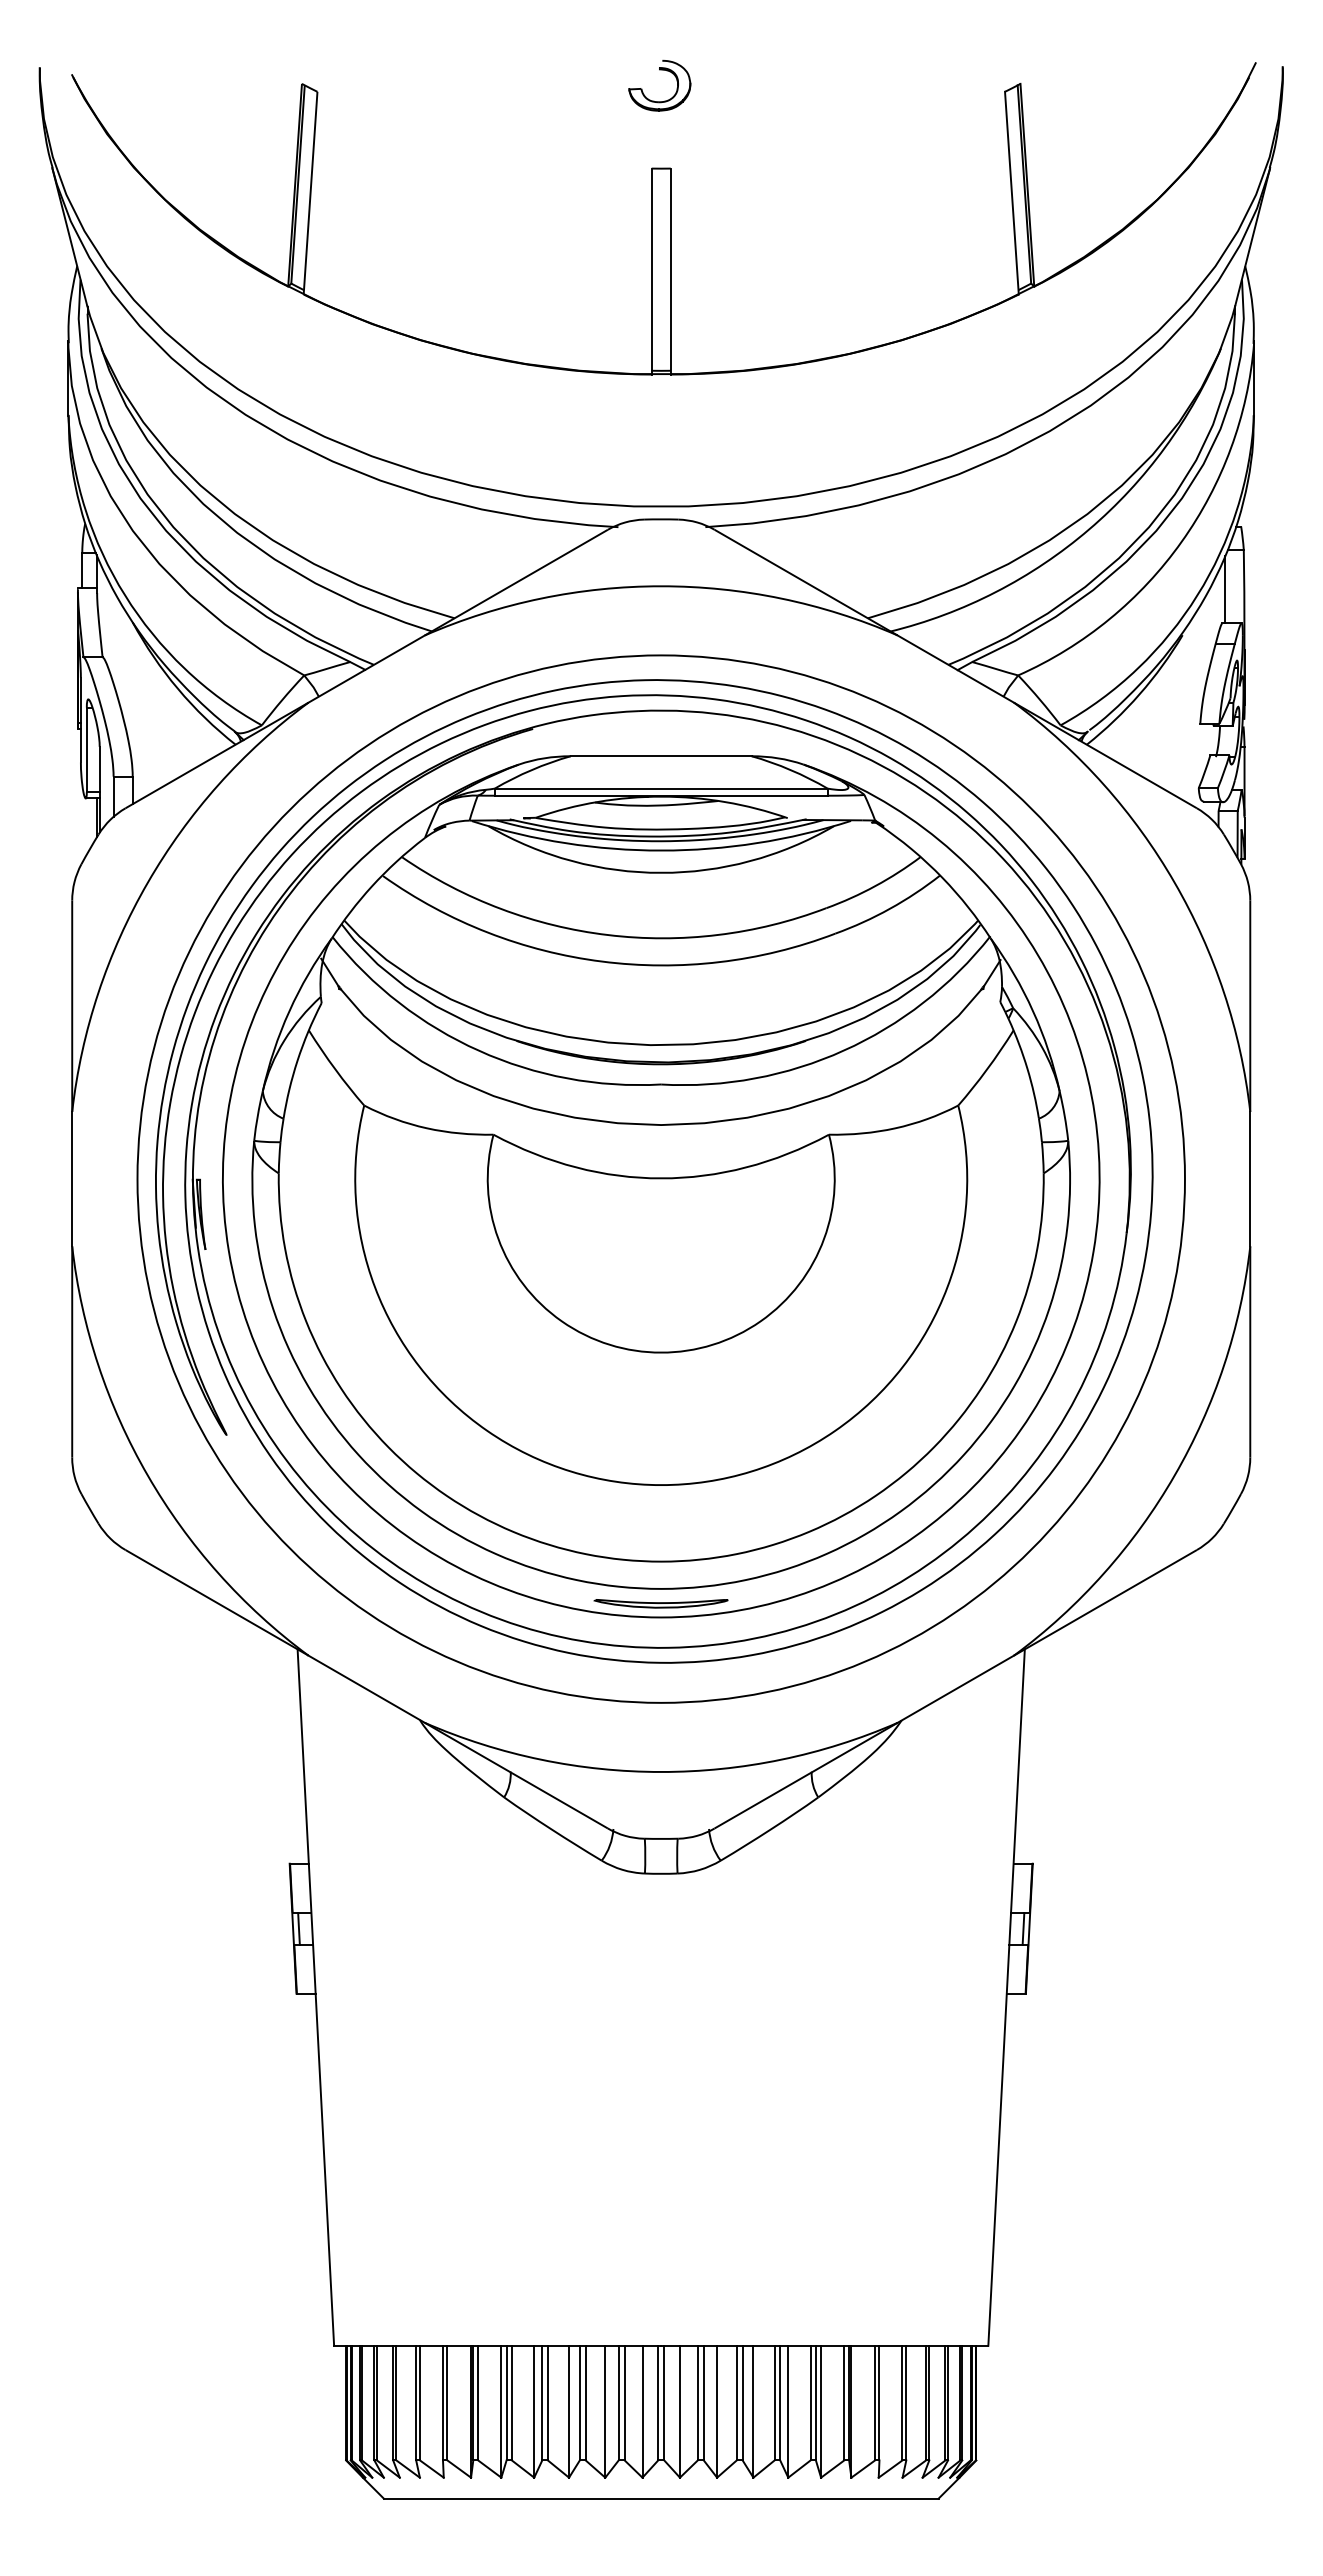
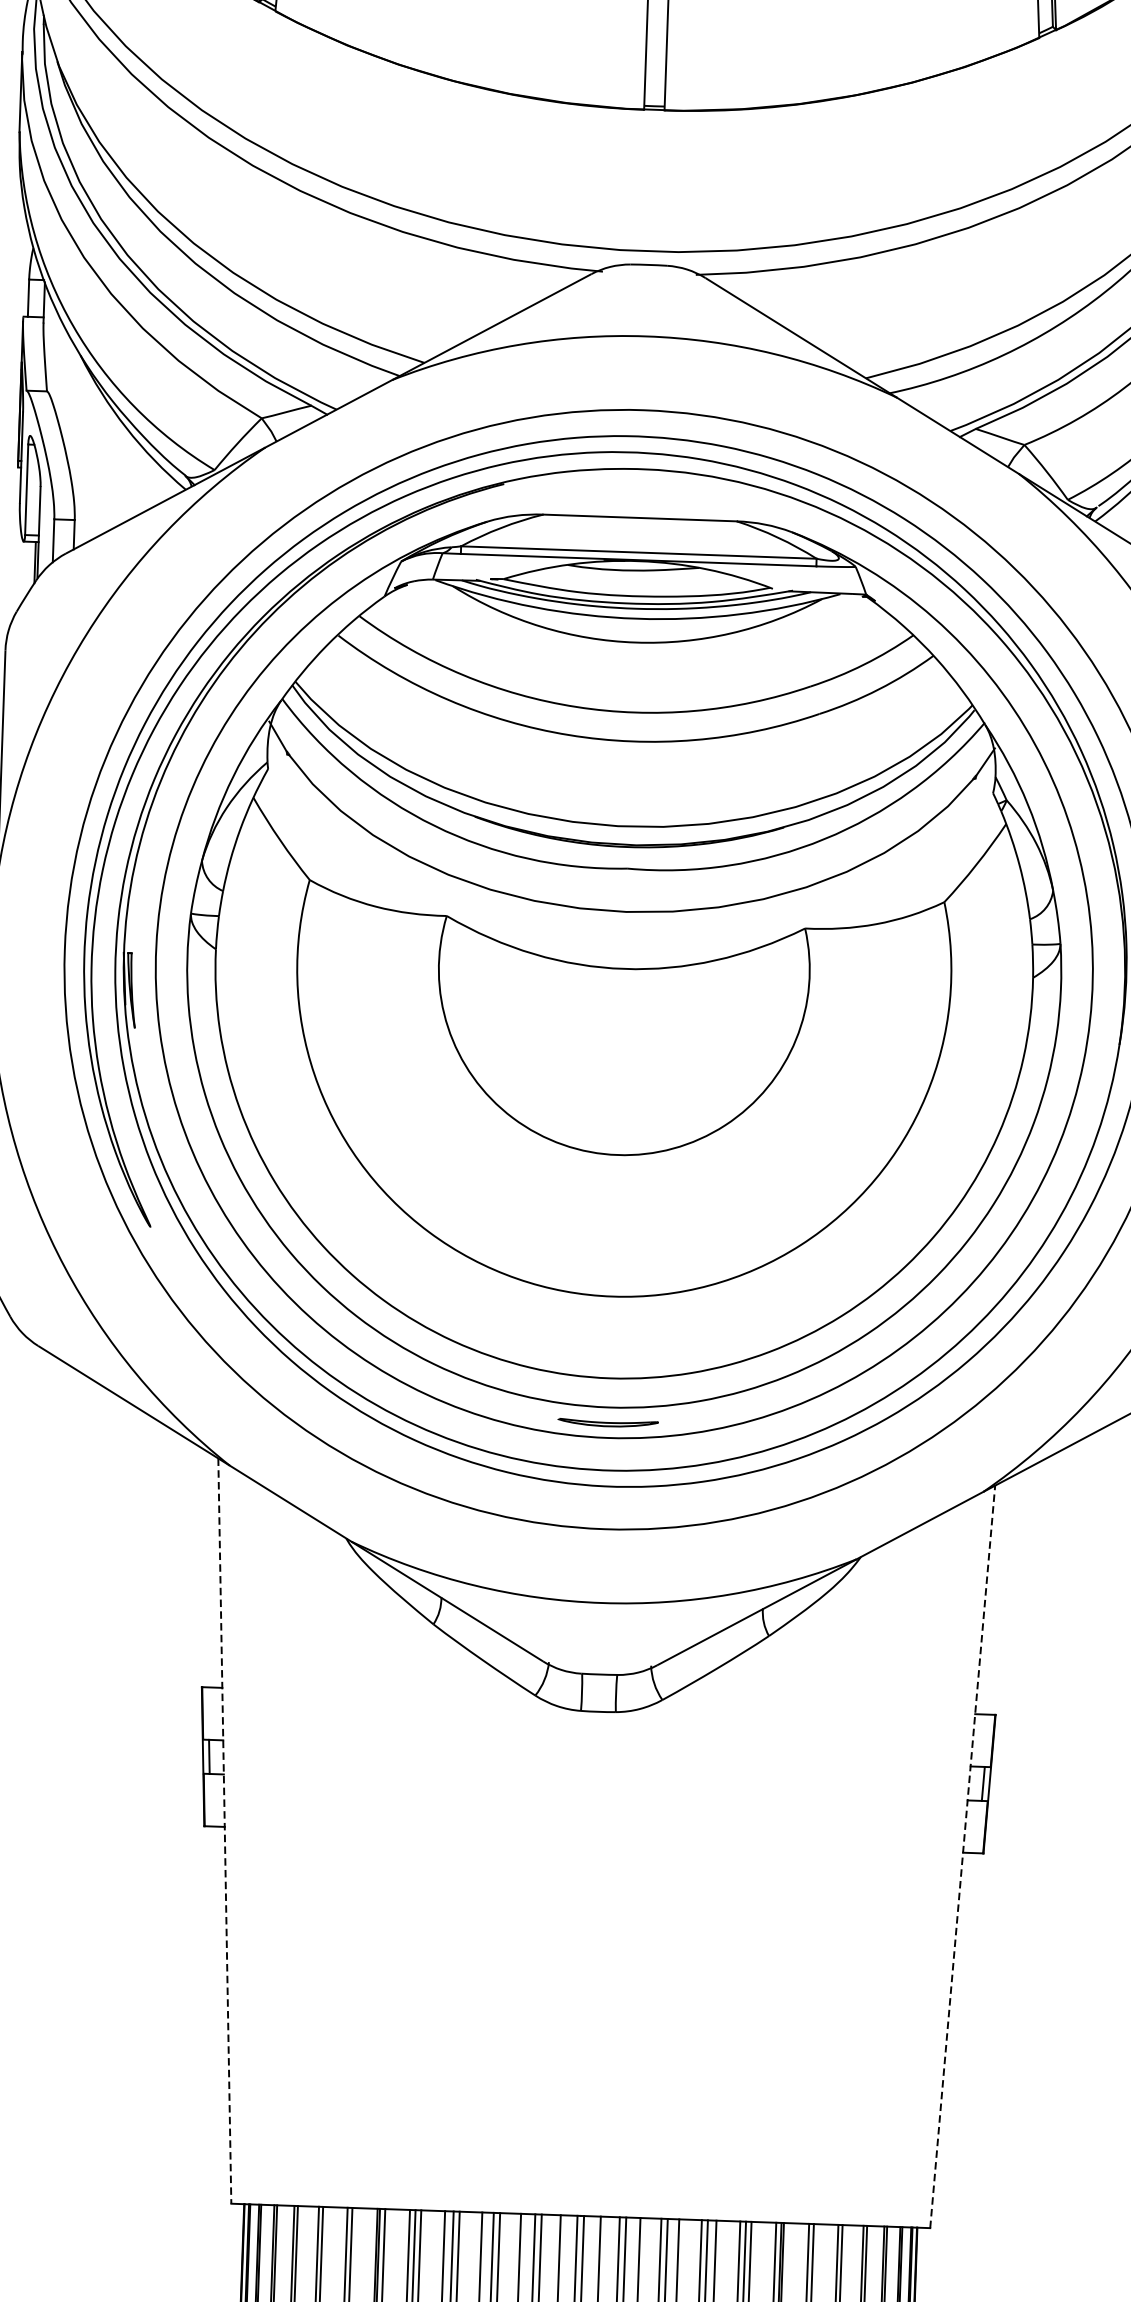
part: (660, 1603) -> (607, 1423), size x0.7
line: (315, 1997) -> (224, 1831), solid -> dashed
line: (1006, 1997) -> (962, 1856), solid -> dashed

